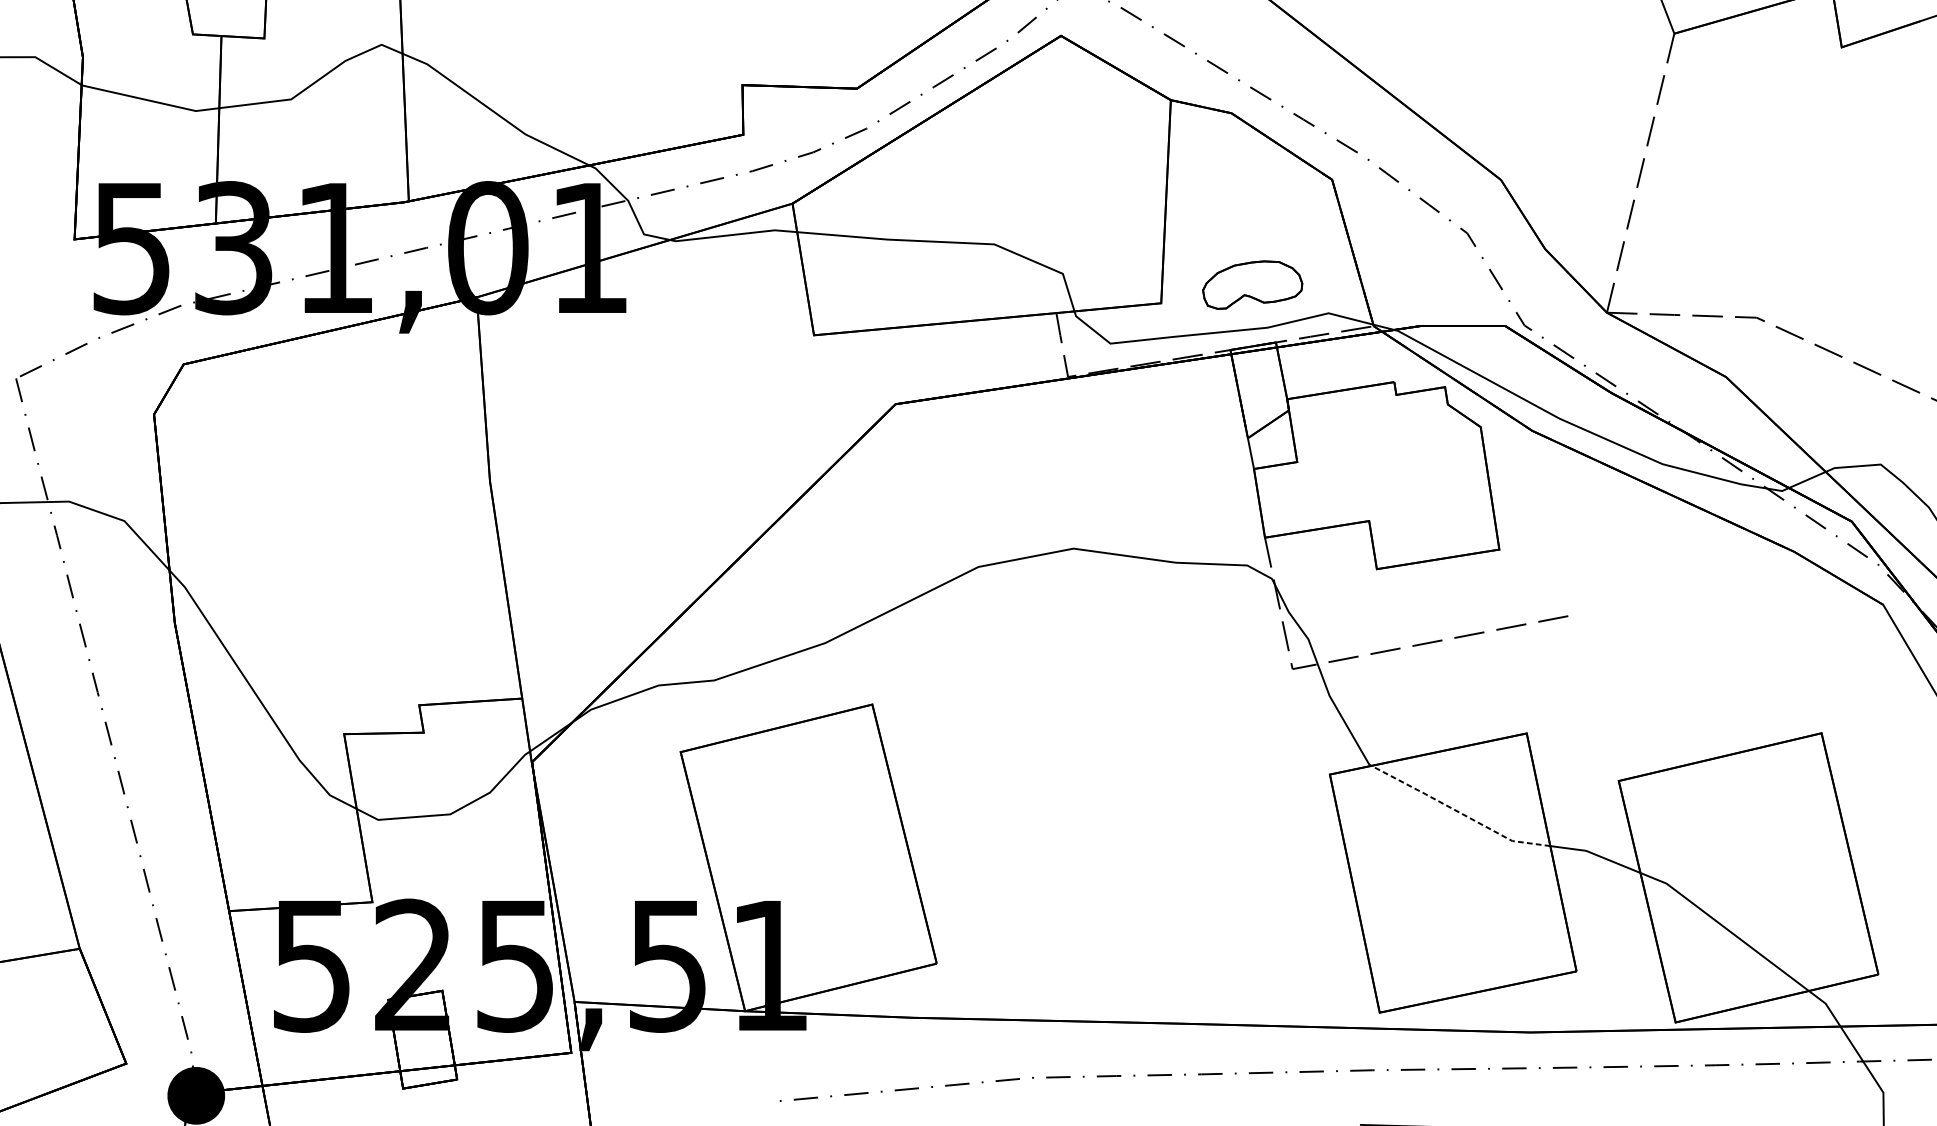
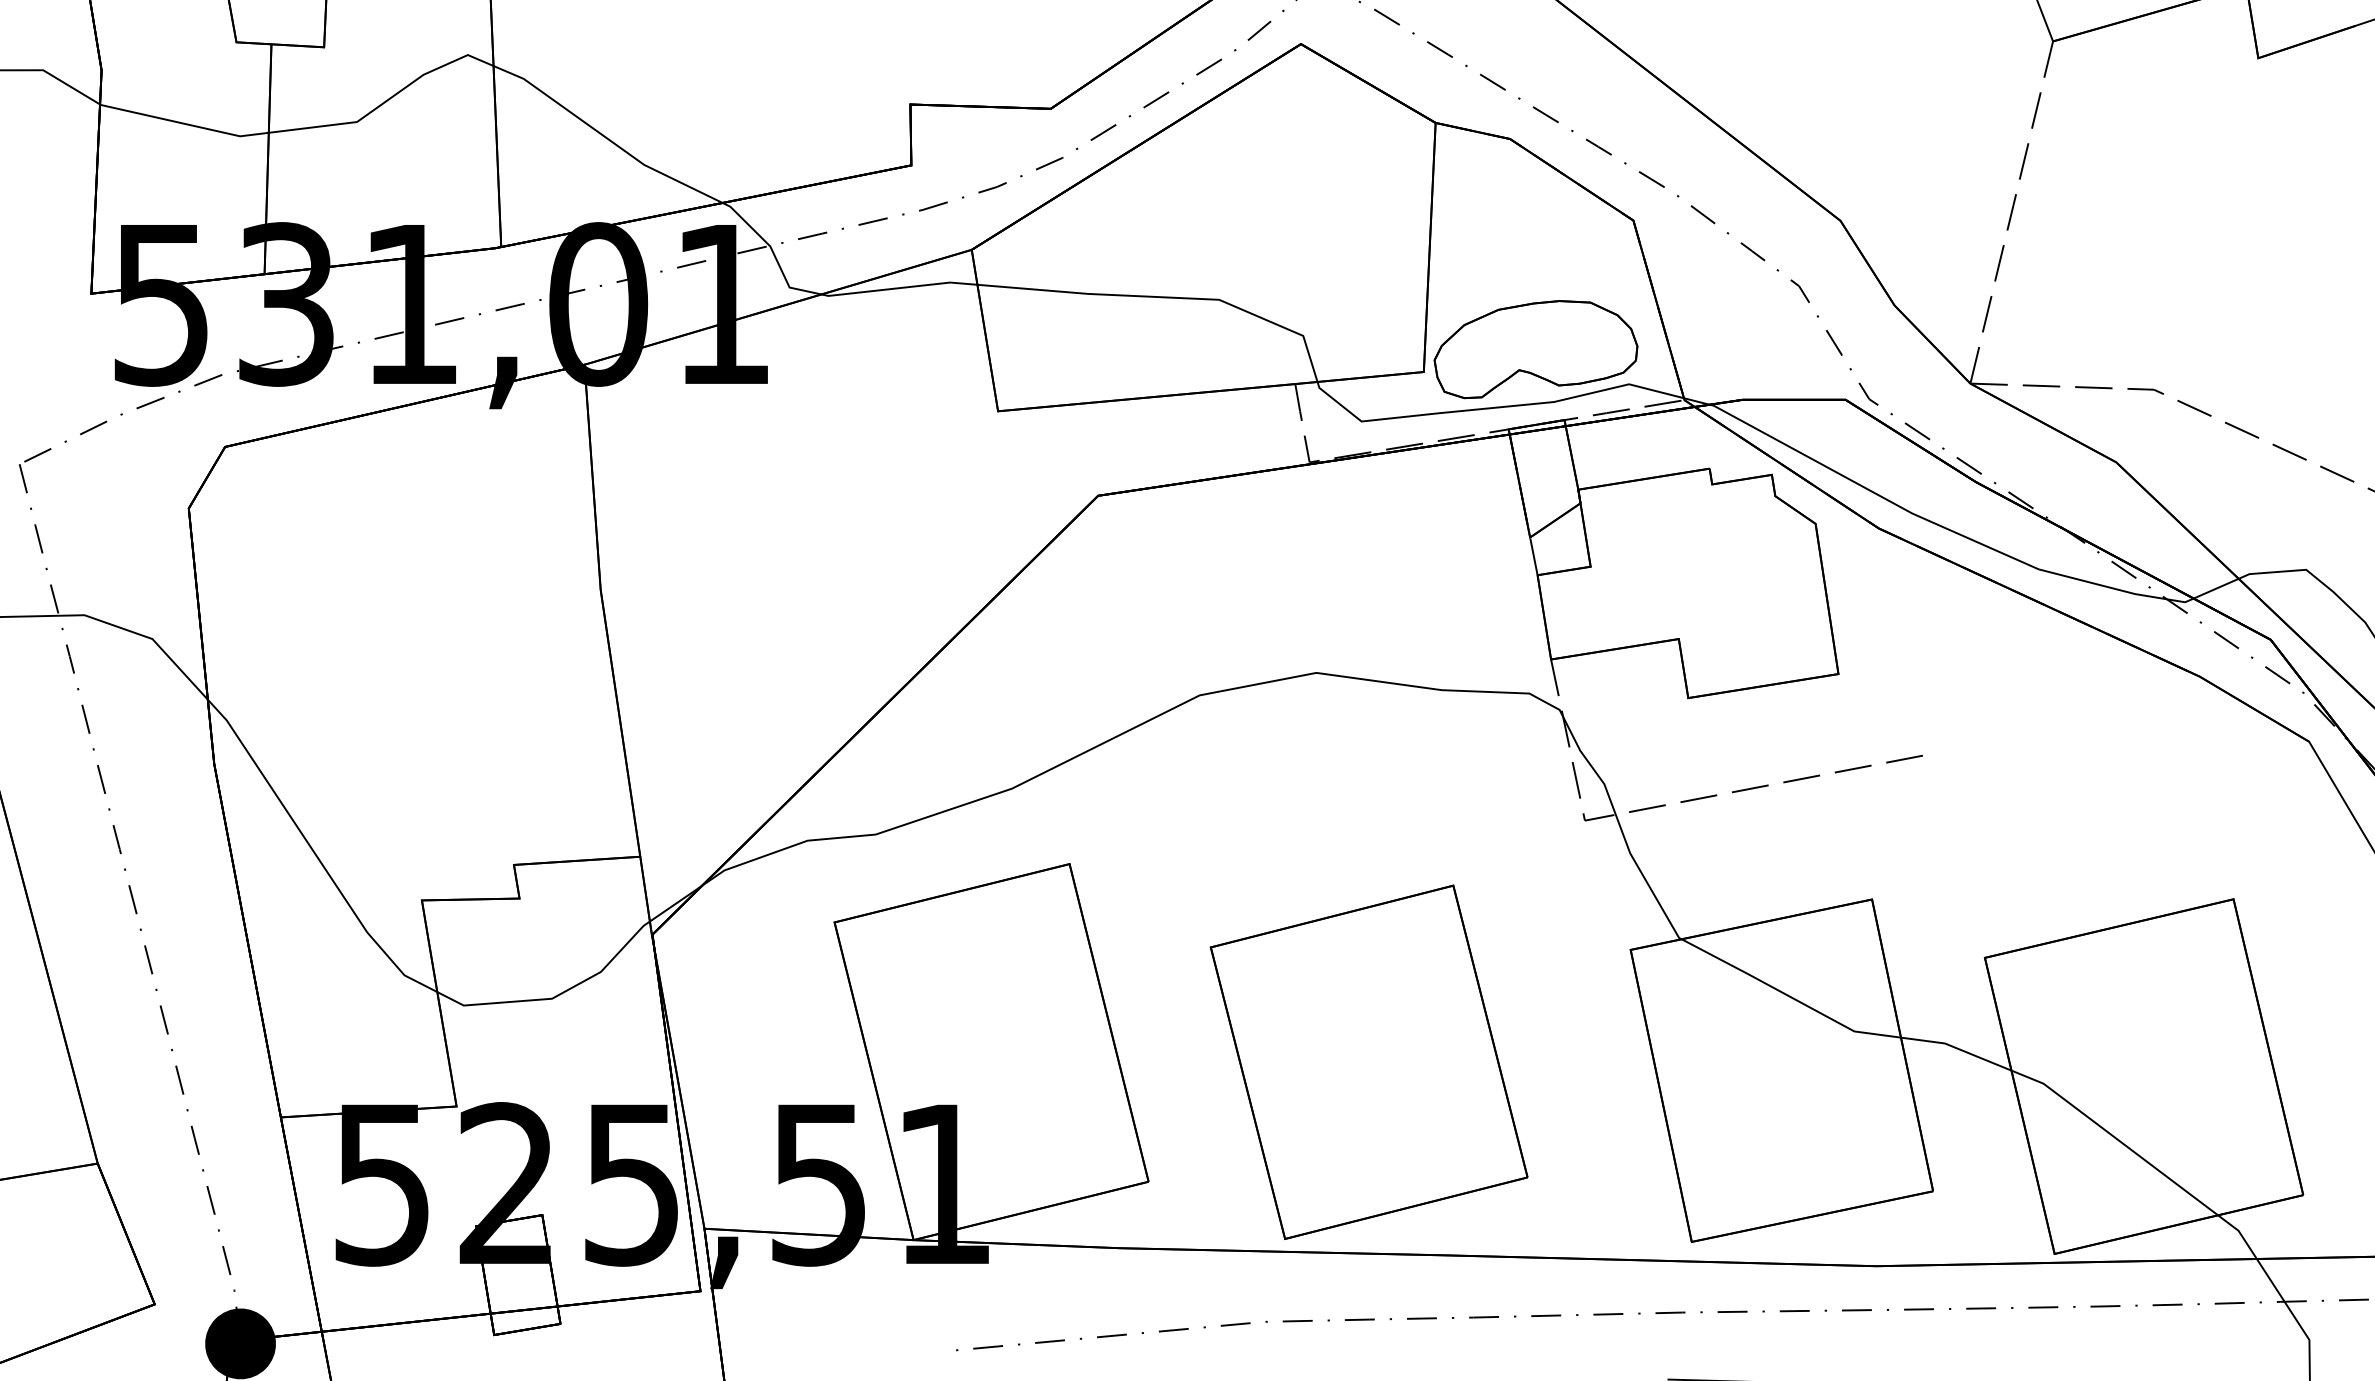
part: (1252, 284) -> (1535, 349), size x1.67
line: (1458, 811) -> (1788, 995), dashed -> solid
part: (1116, 865) -> (1368, 1061), added

